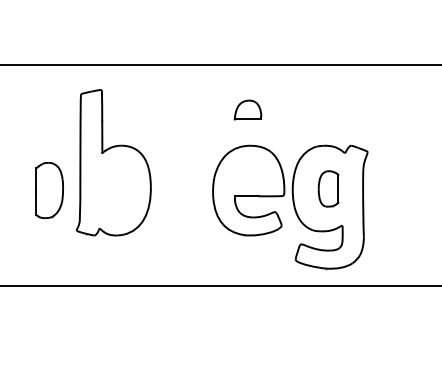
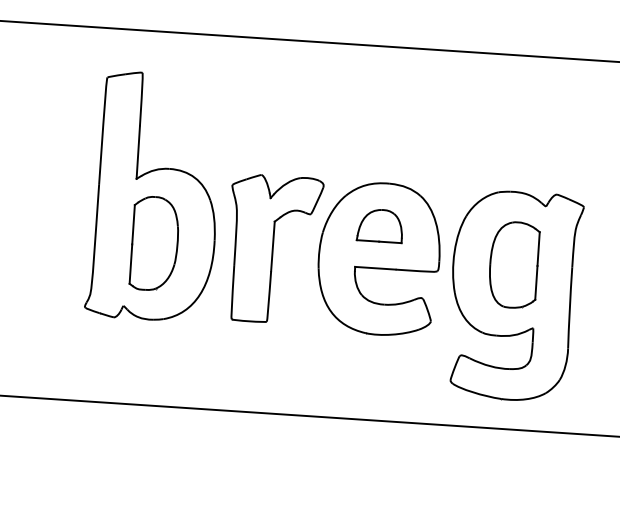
part: (247, 109) -> (379, 224), moved
part: (185, 188) -> (272, 248), added
part: (328, 188) -> (513, 264), size x1.43
part: (49, 190) -> (154, 243), moved

